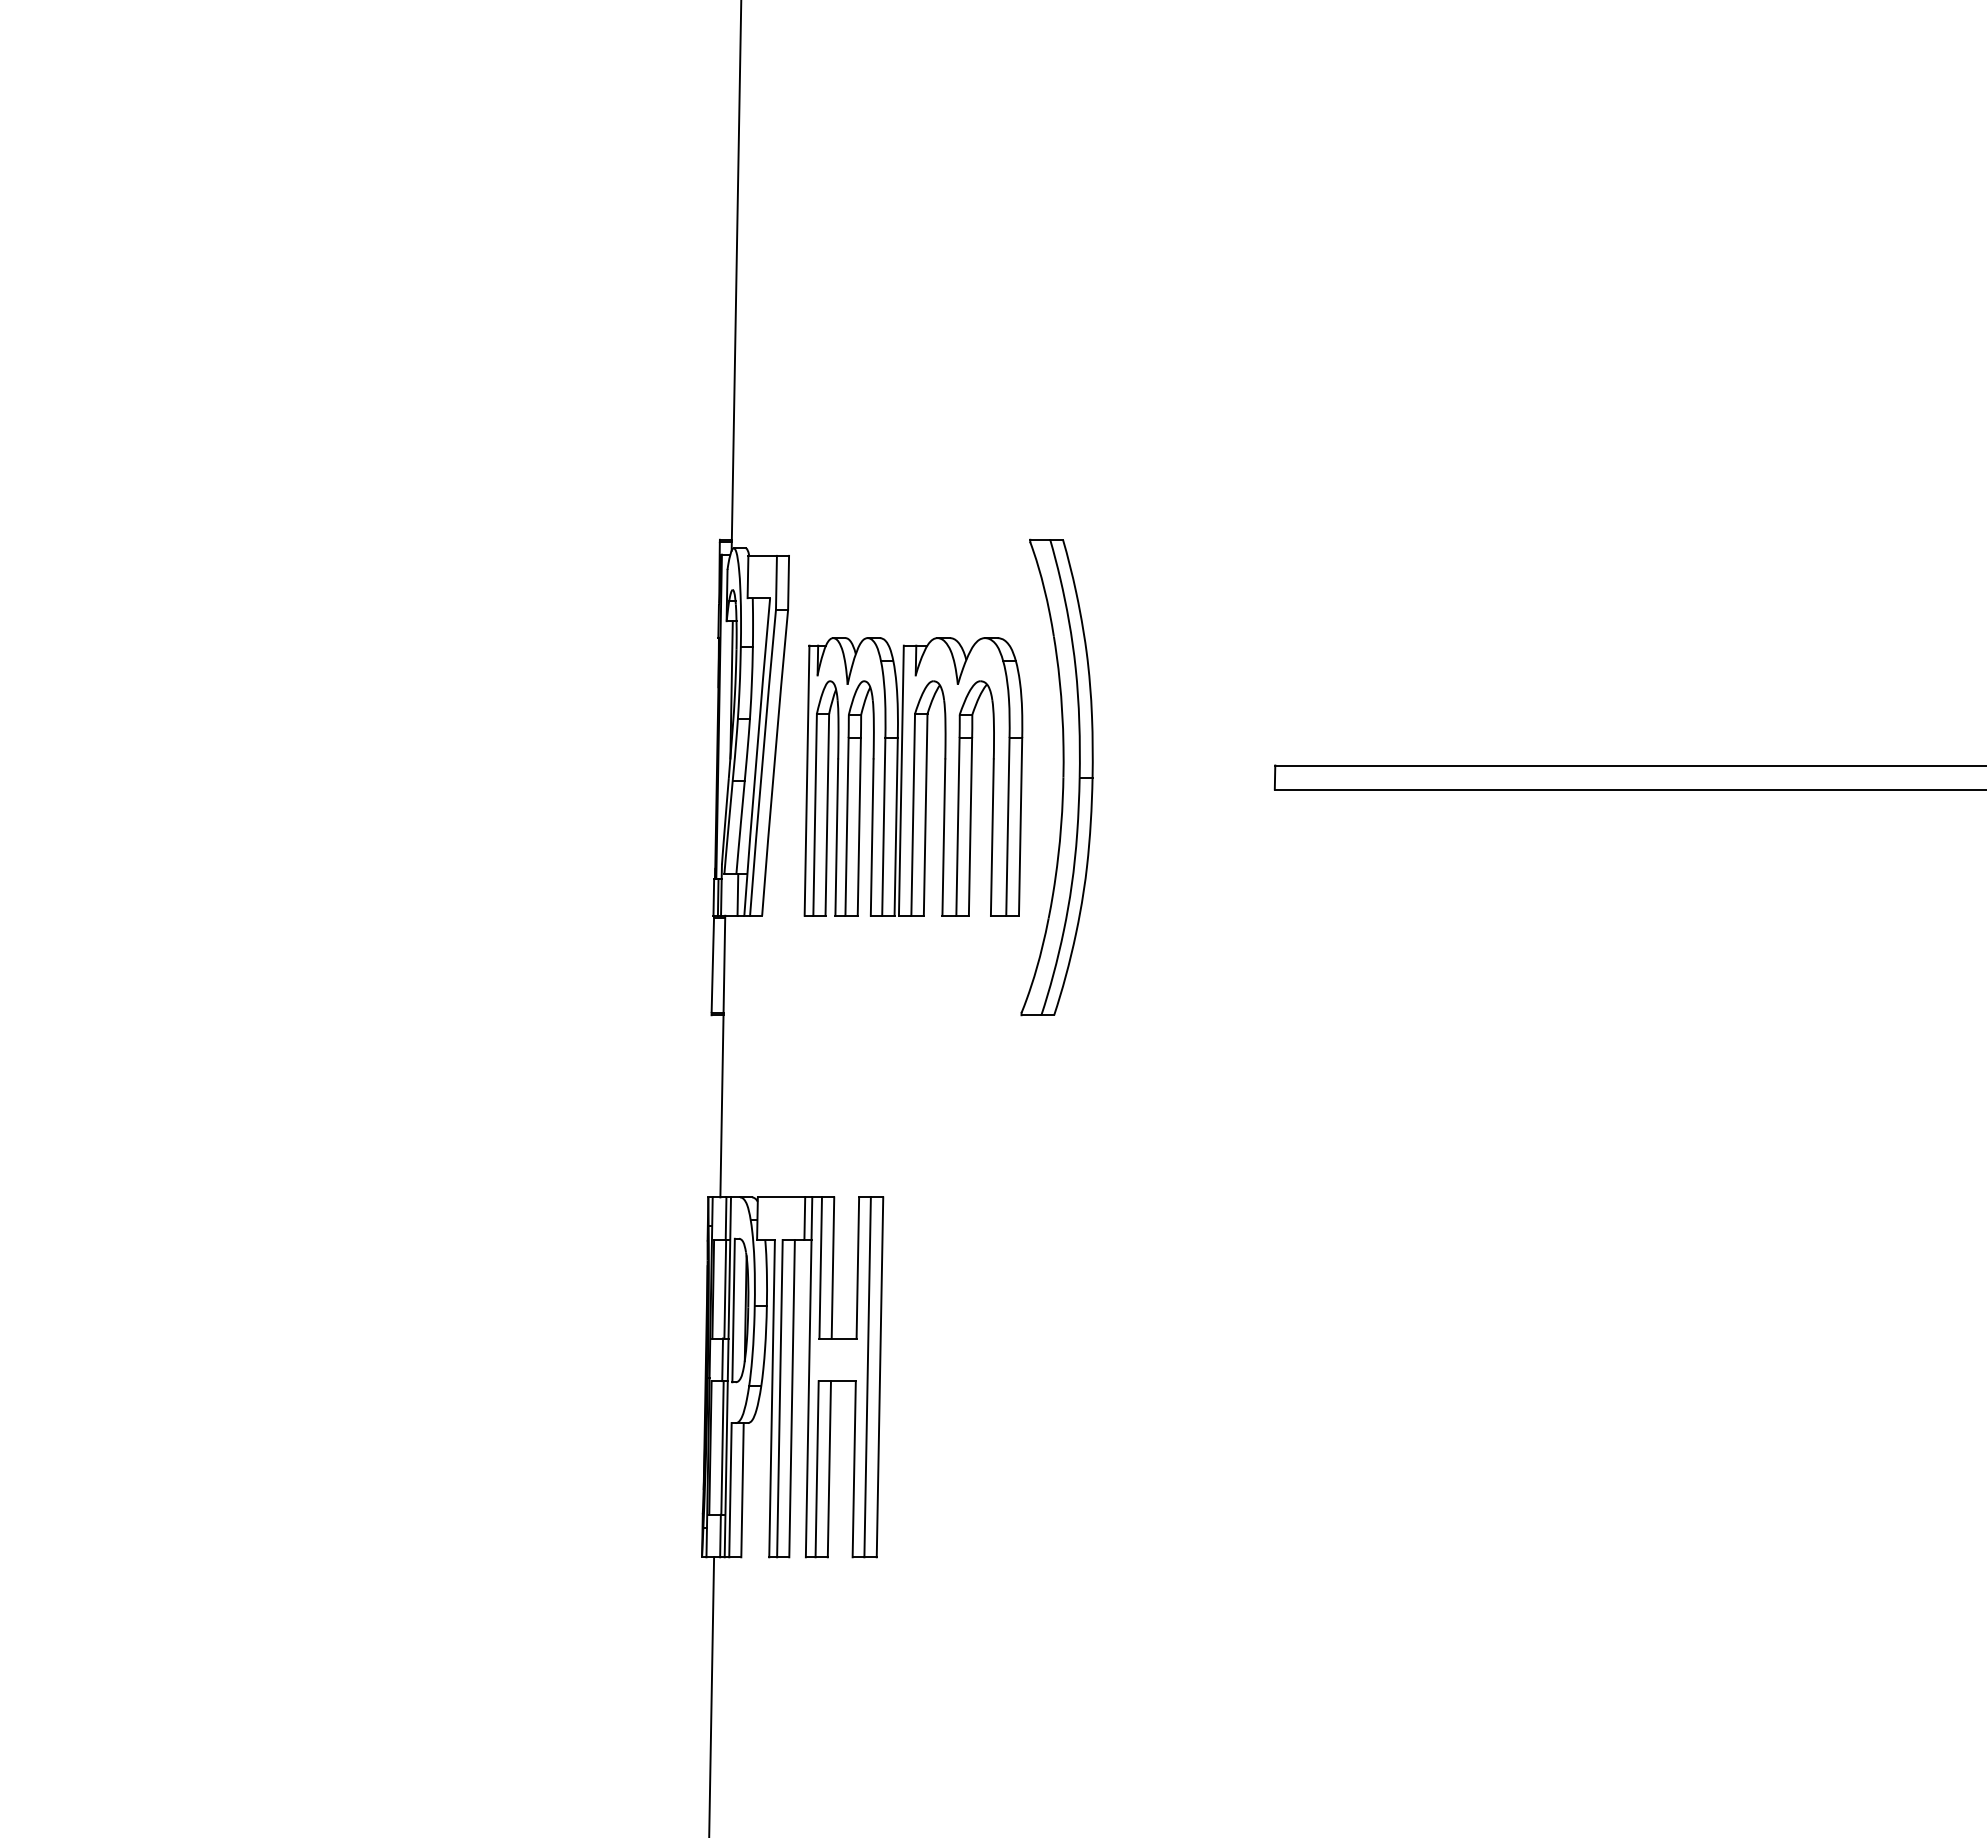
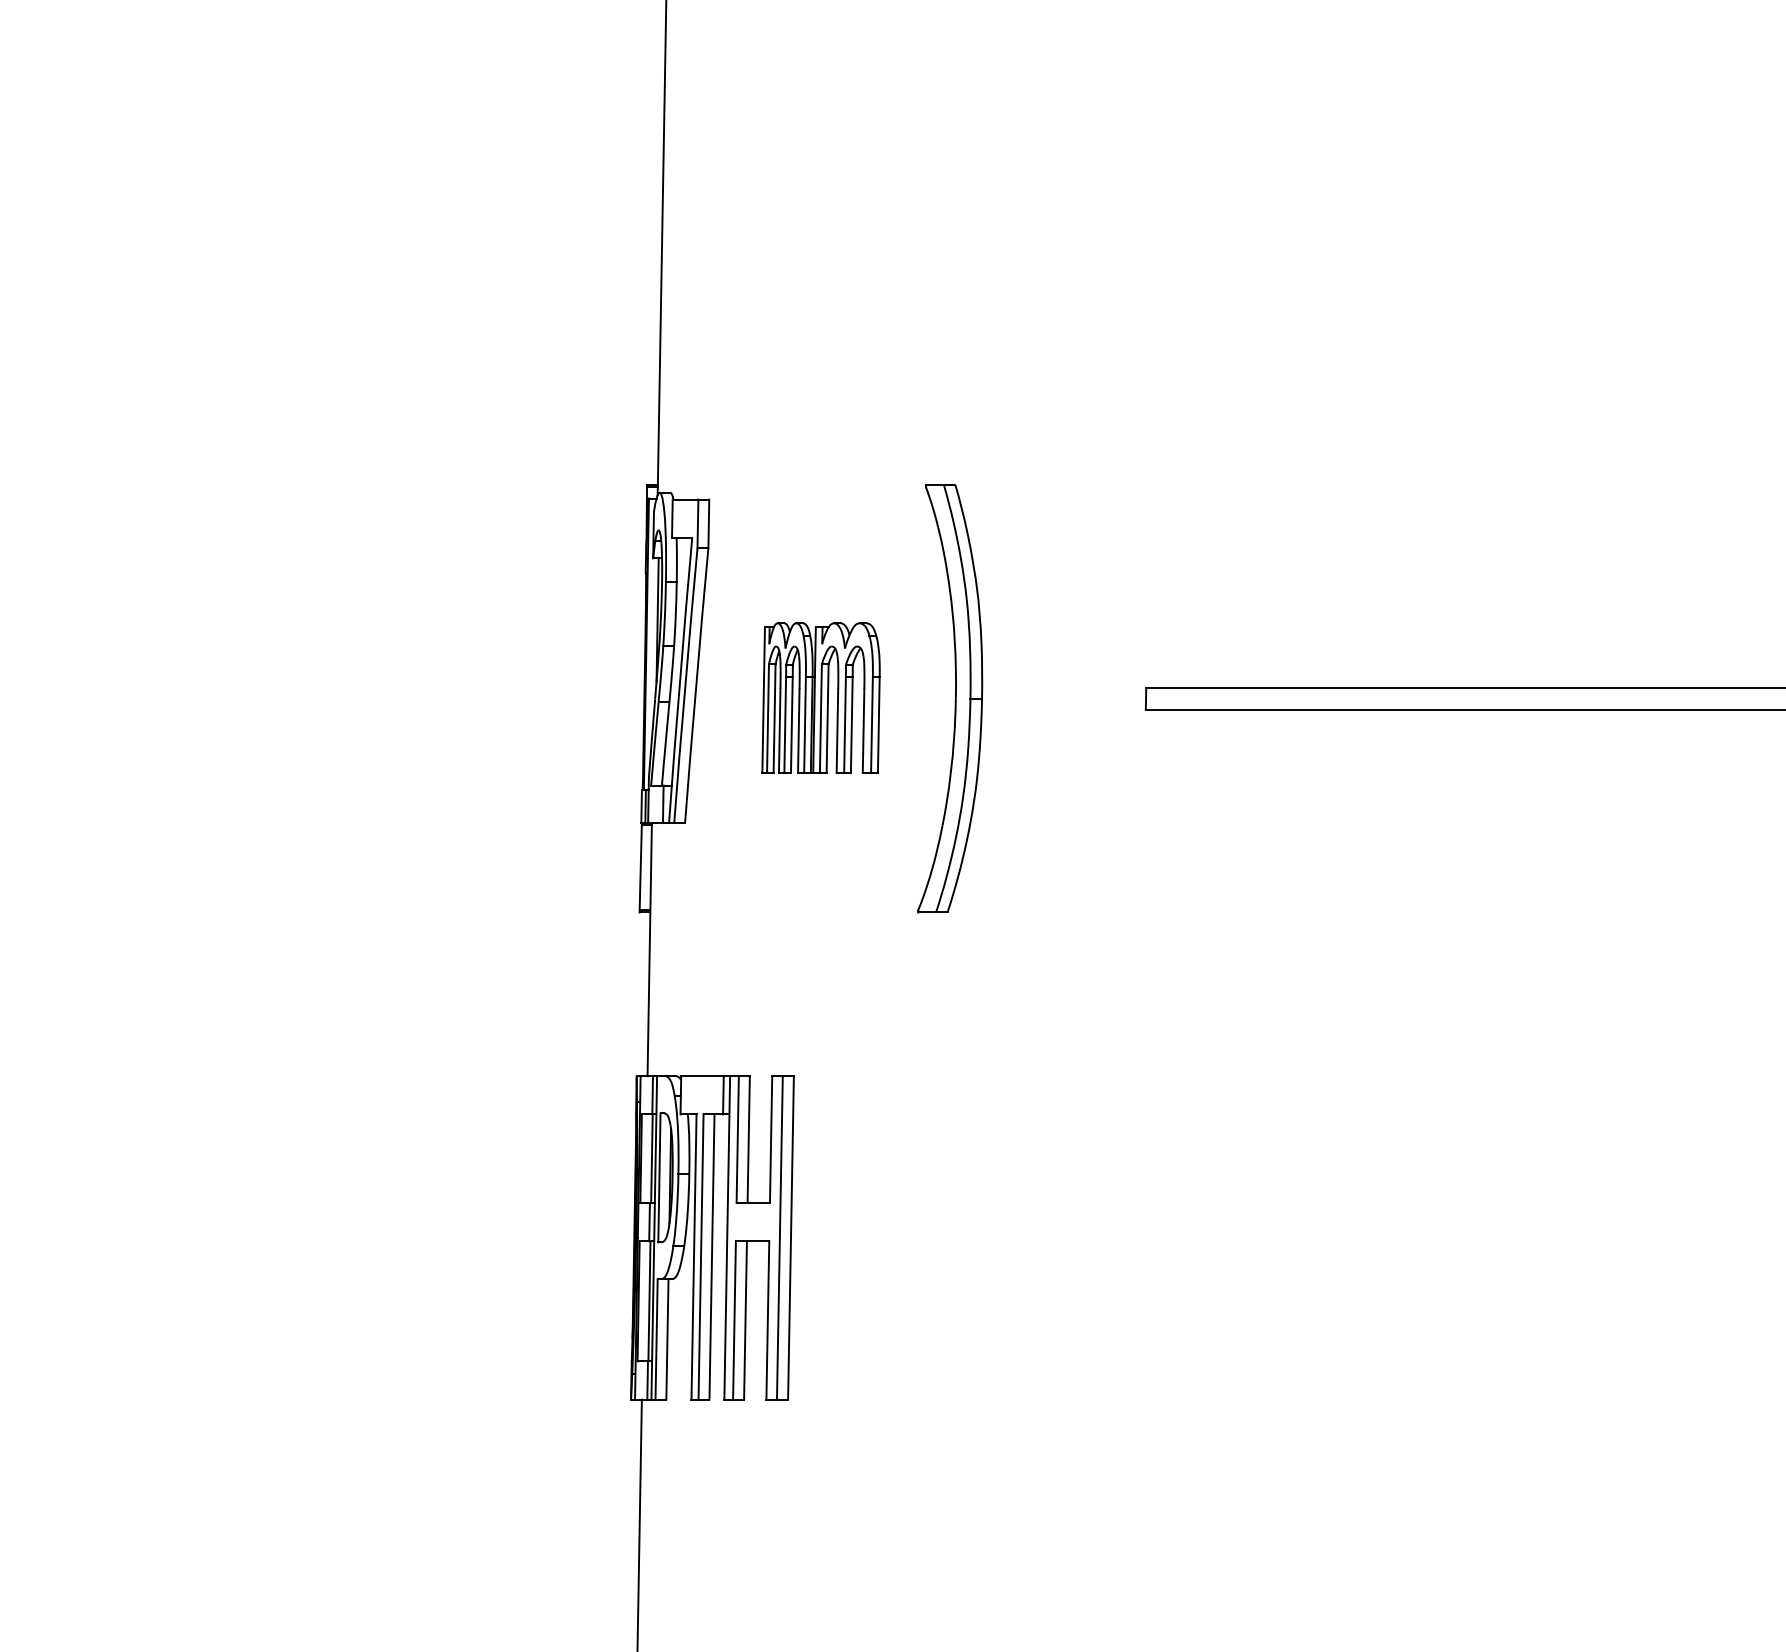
part: (912, 776) -> (820, 697), size x0.6

